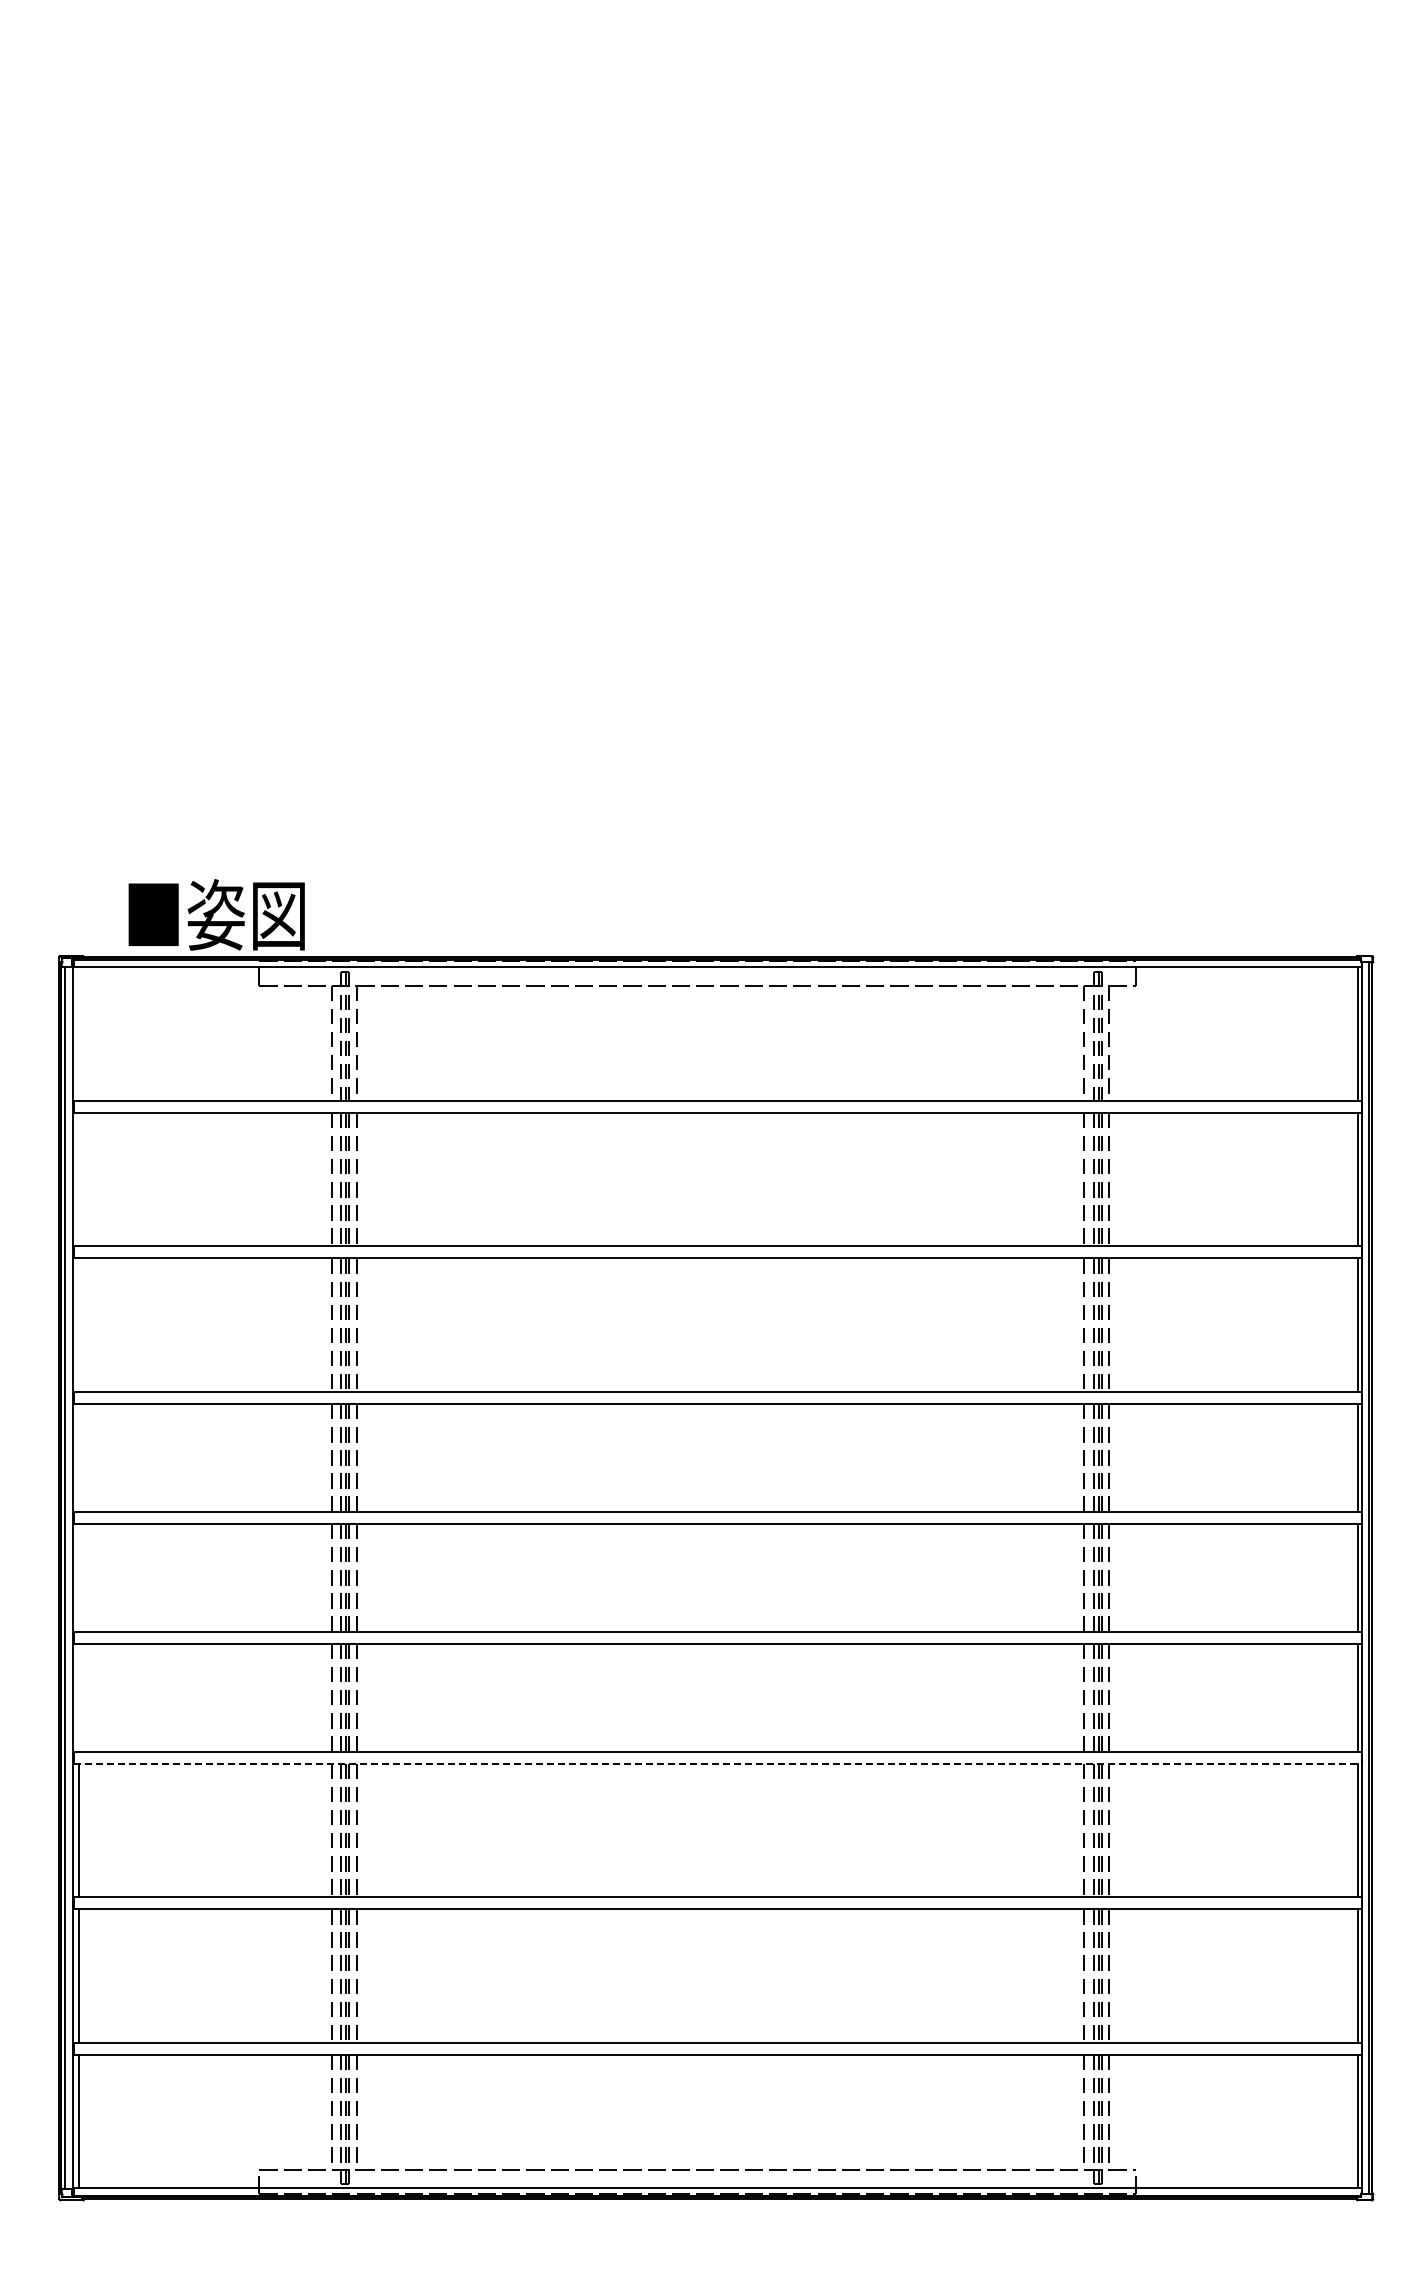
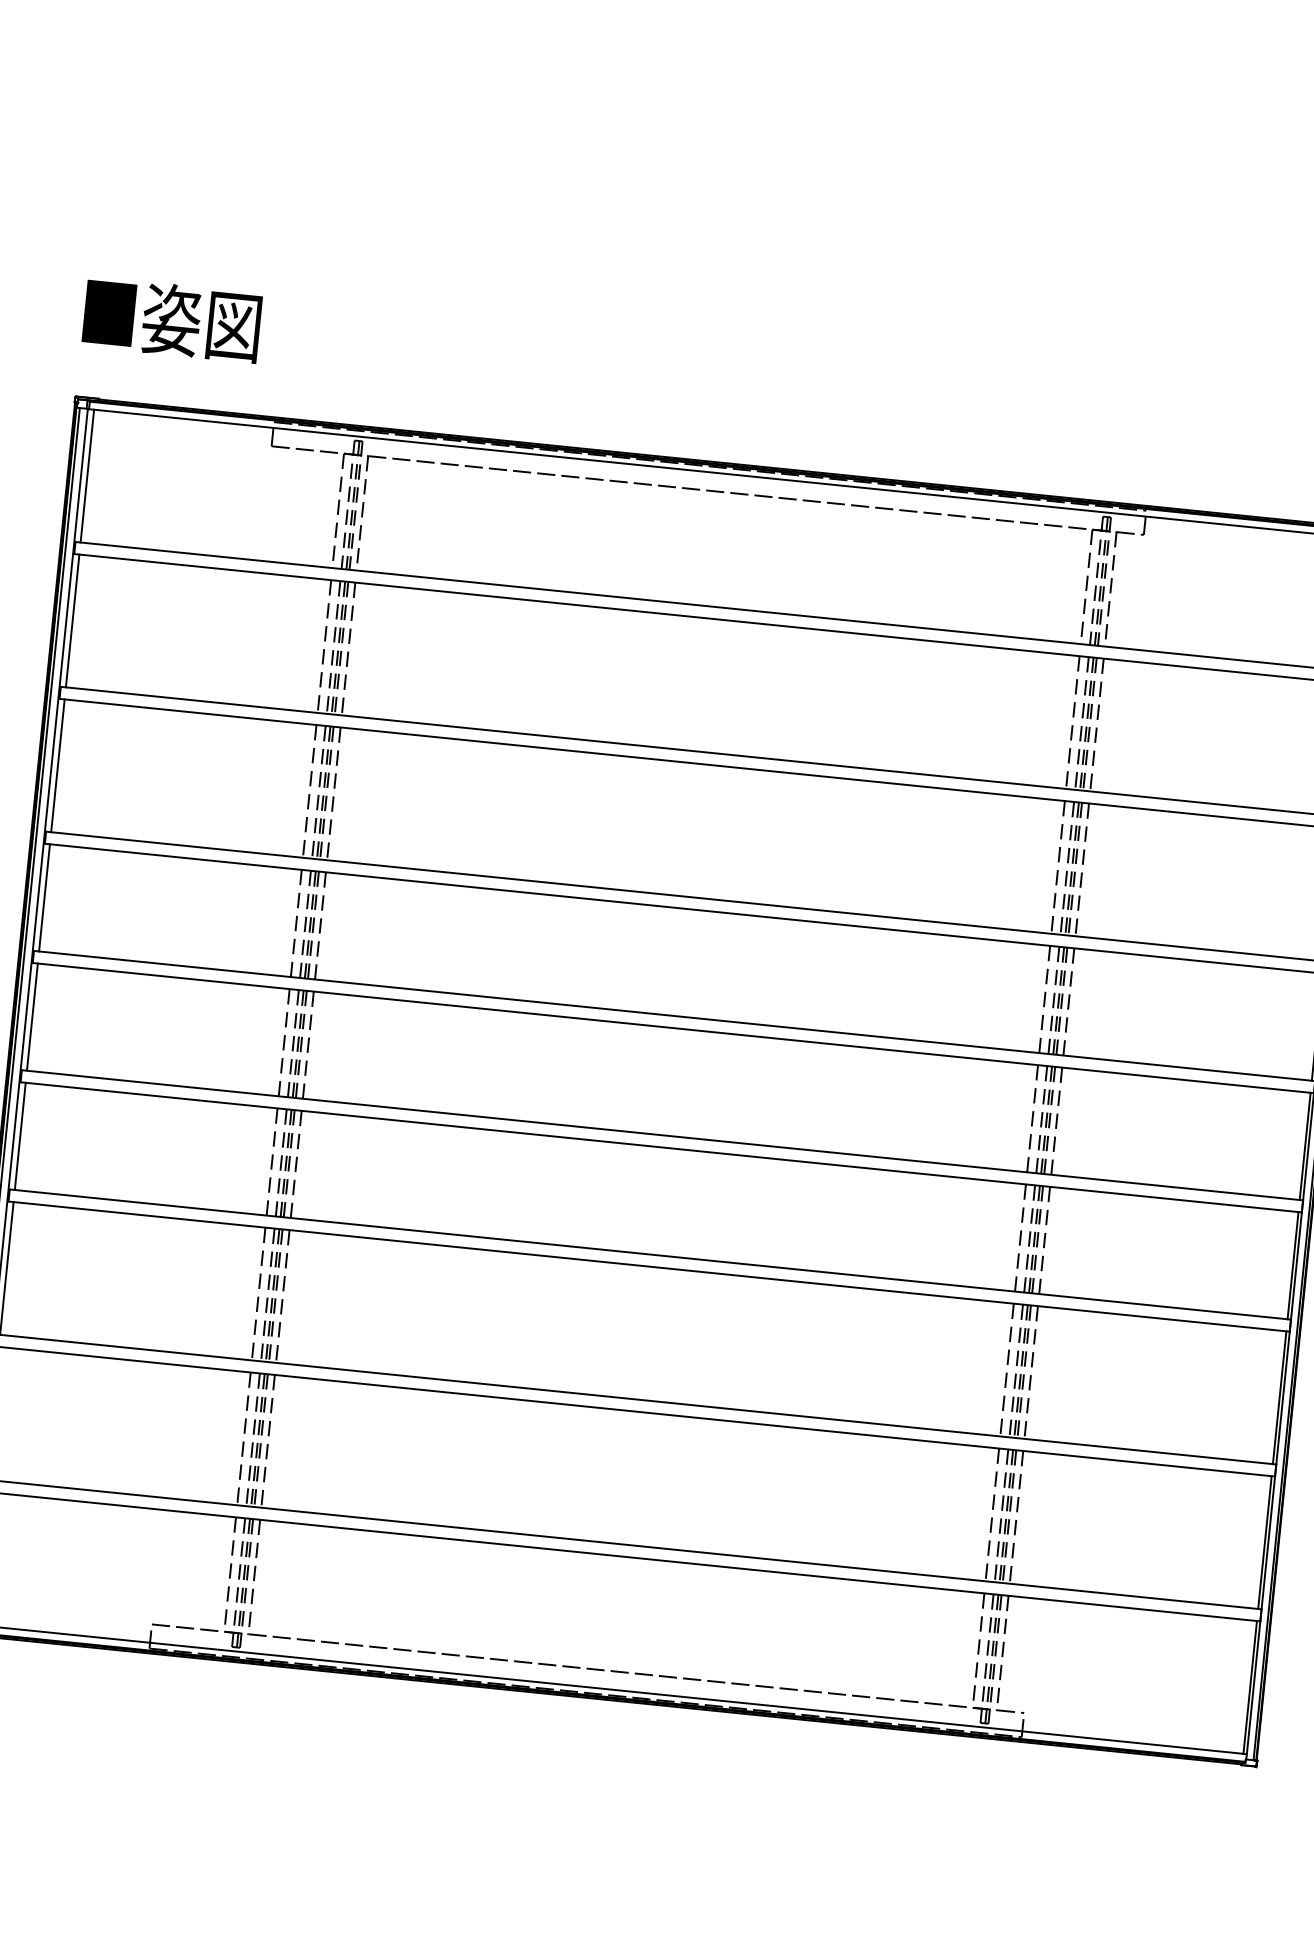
text: (216, 914) -> (172, 319), moved
line: (79, 1033) -> (87, 475), added
line: (79, 1179) -> (73, 620), added
line: (79, 1324) -> (58, 765), added
line: (79, 1457) -> (44, 897), added
line: (79, 1577) -> (32, 1016), added
line: (79, 1697) -> (20, 1136), added
line: (717, 1763) -> (648, 1266), dashed -> solid

